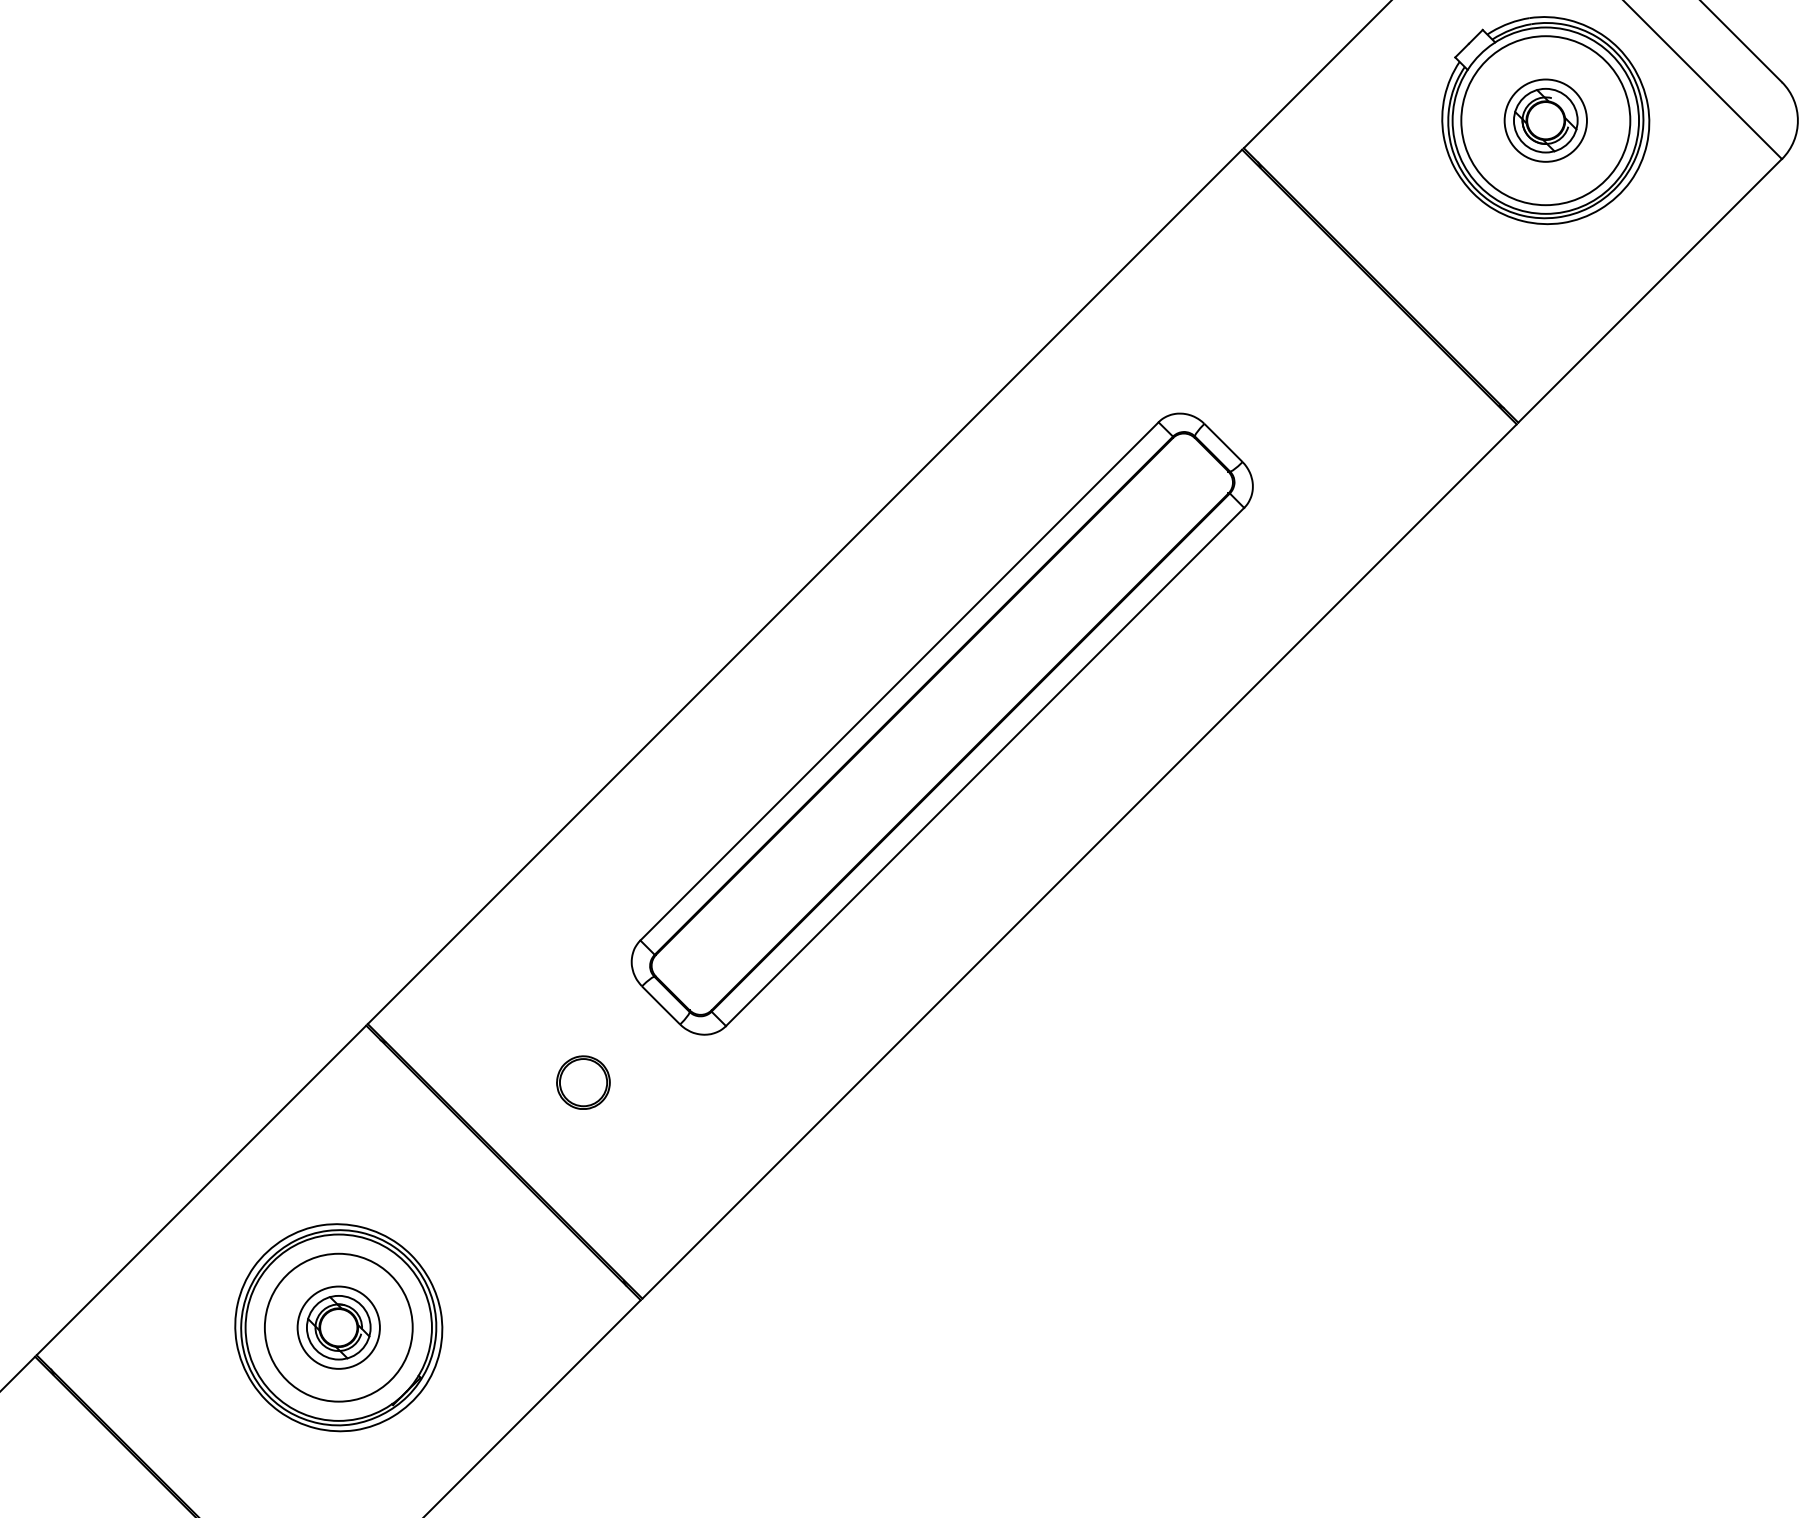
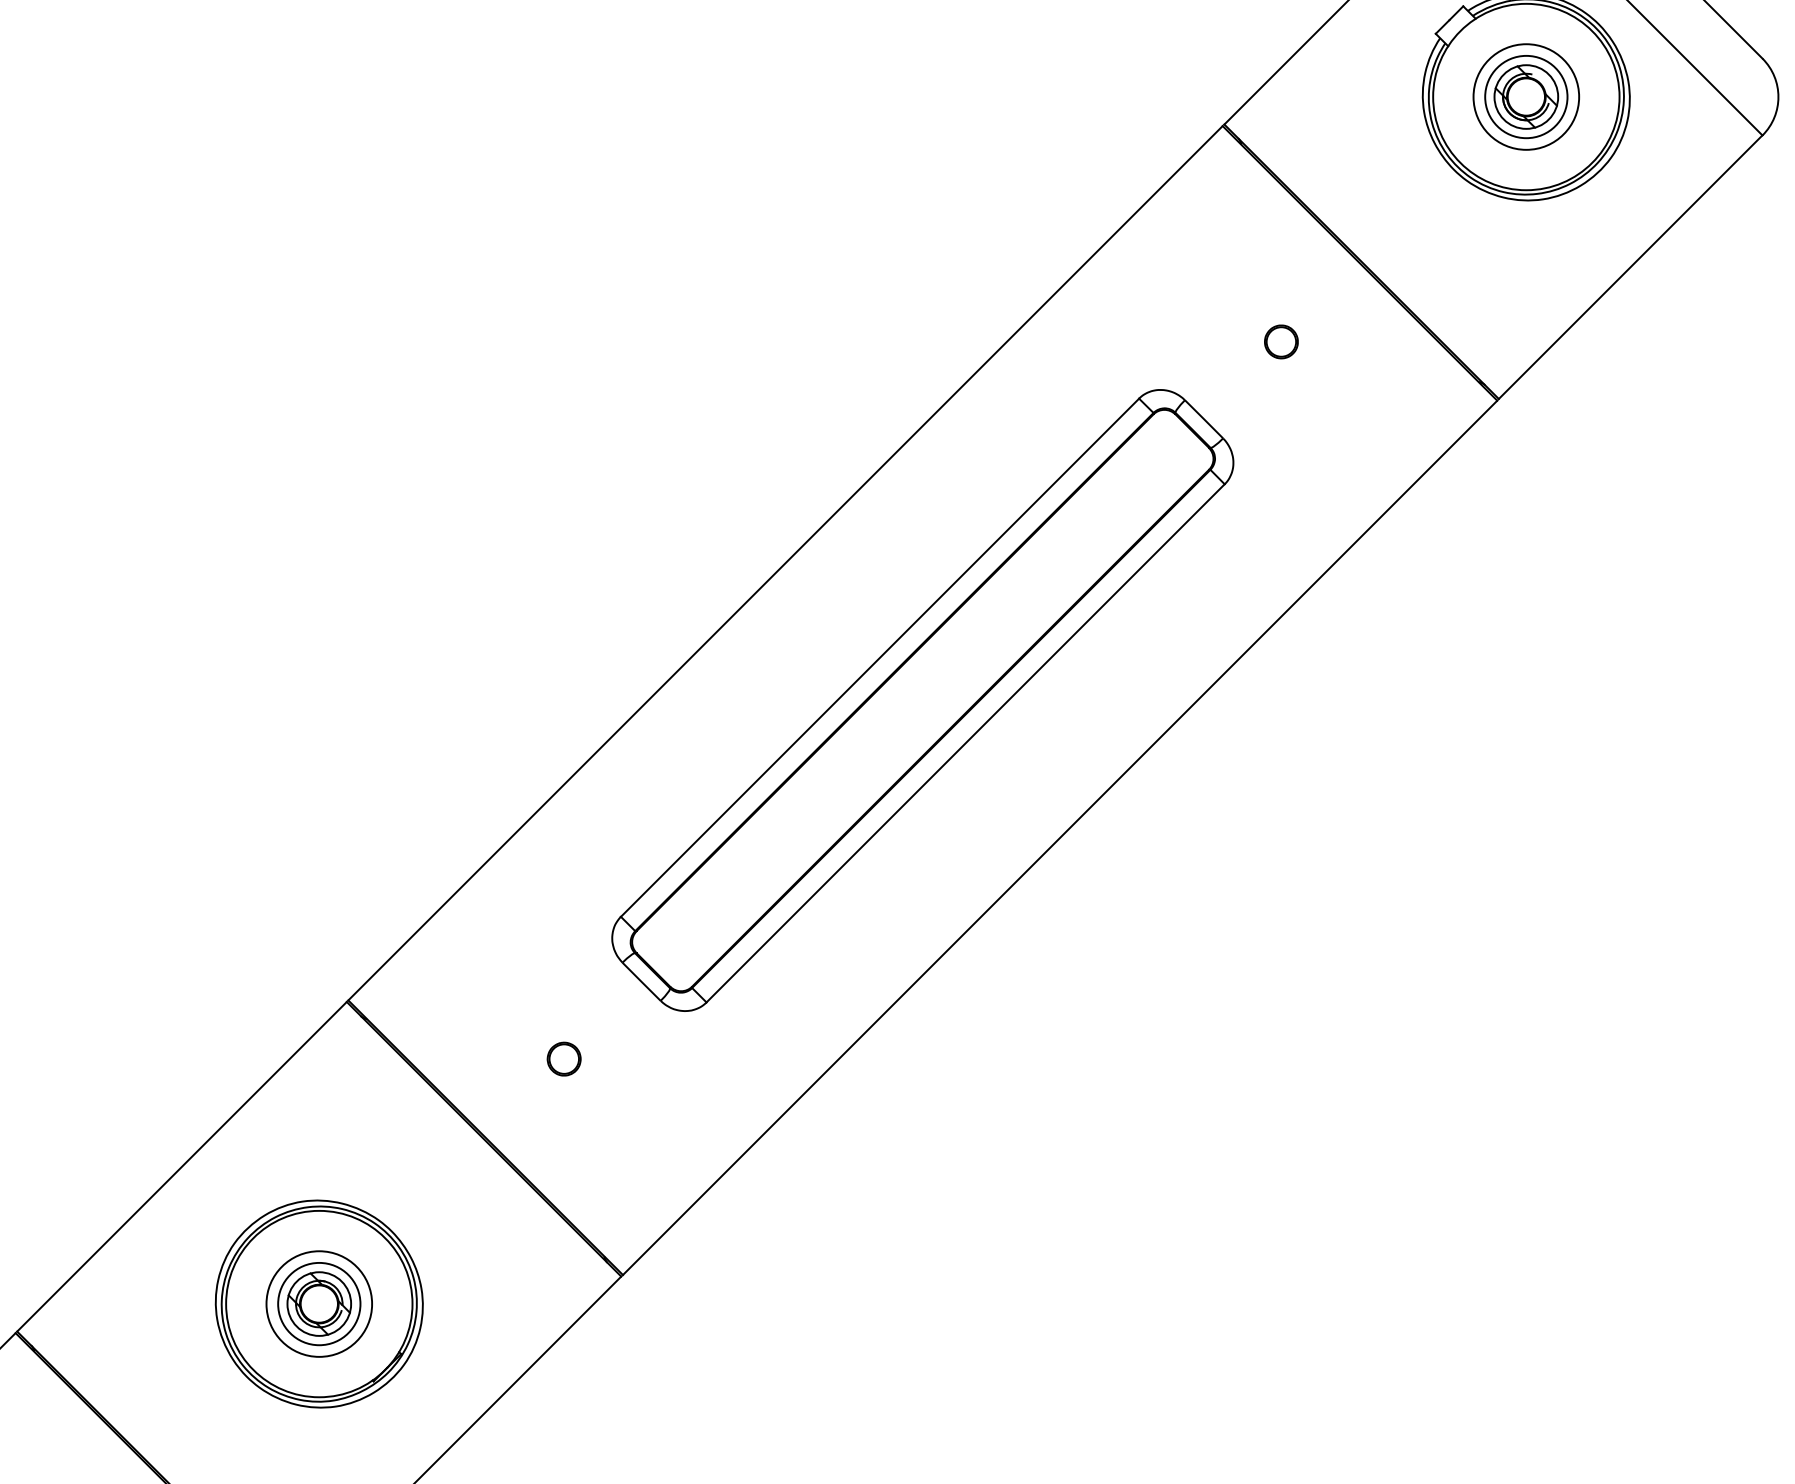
circle: (1545, 120) -> (1526, 96), size x0.62
part: (1300, 365) -> (1281, 341), added
part: (583, 1082) -> (564, 1058), size x0.62
circle: (338, 1327) -> (319, 1303), size x0.71

